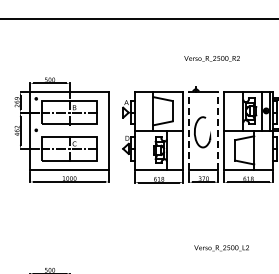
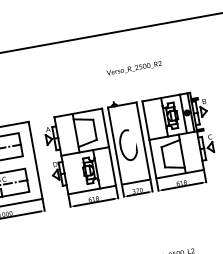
text: (211, 58) -> (133, 68), moved
line: (189, 130) -> (115, 145), dashed -> solid
line: (218, 130) -> (143, 140), dashed -> solid

